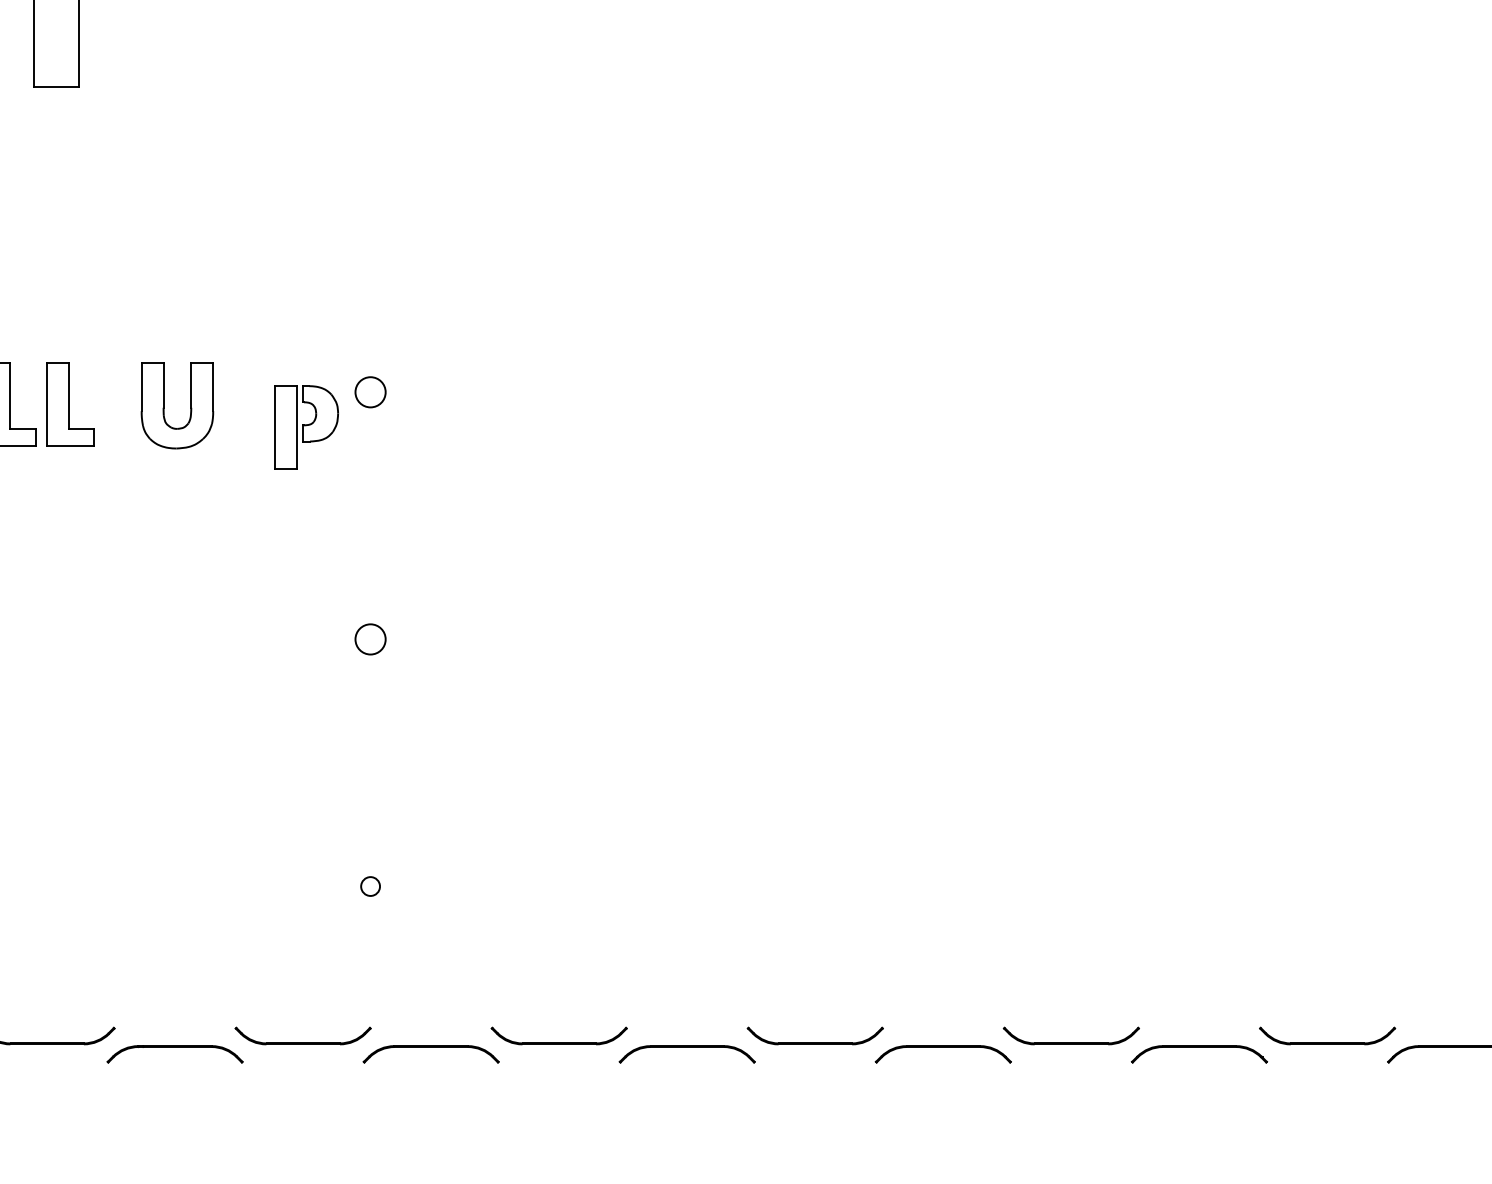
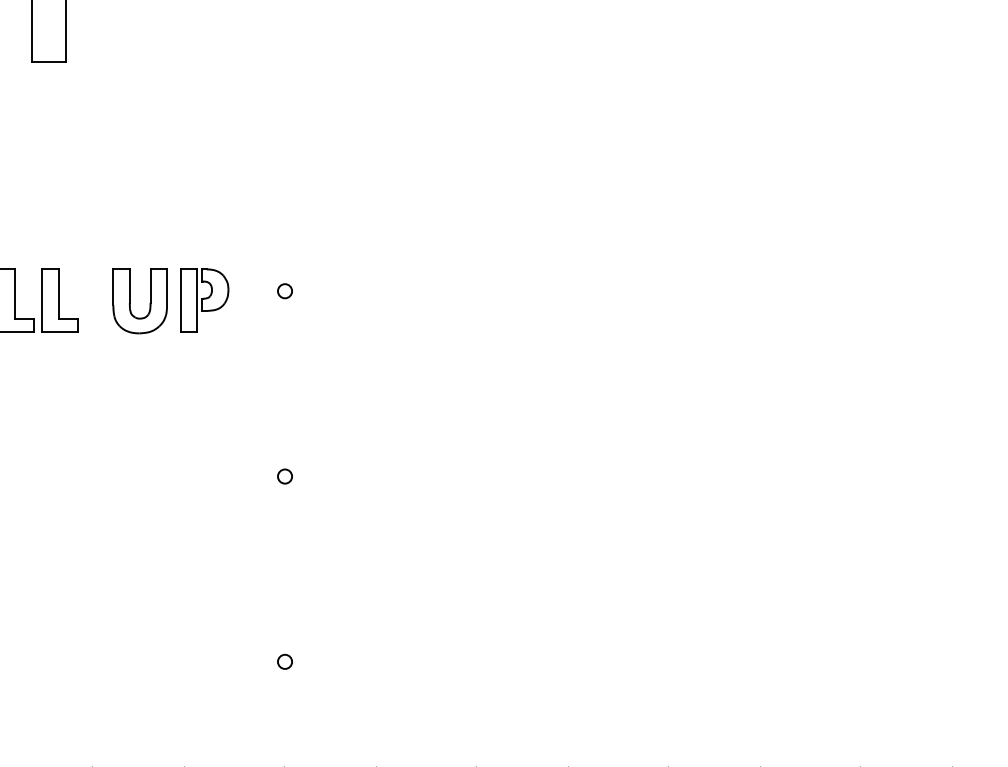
circle: (370, 391) -> (284, 290), size x0.62
part: (306, 427) -> (204, 300), moved
circle: (370, 639) -> (284, 476), size x0.62

